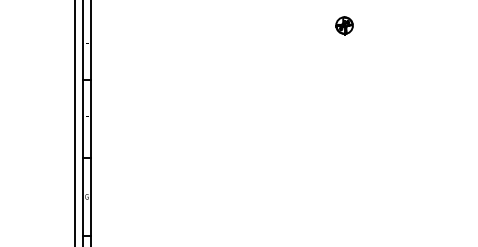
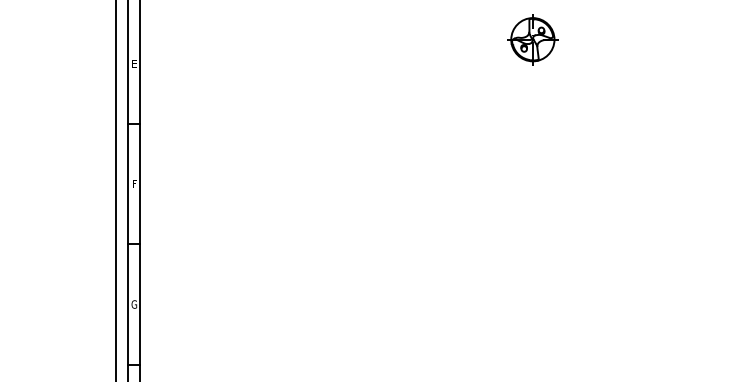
part: (344, 25) -> (532, 39), size x1.67

